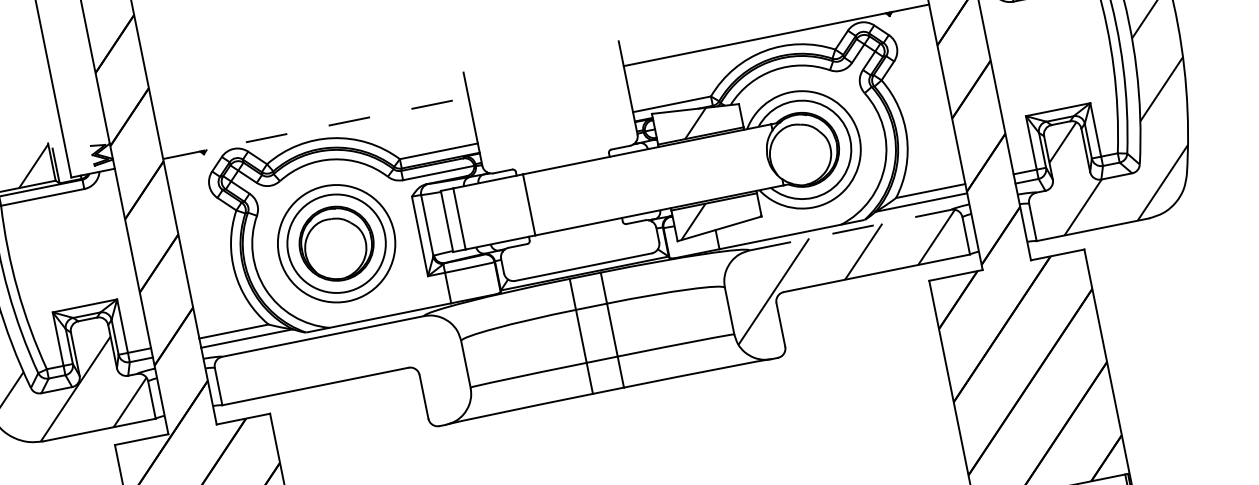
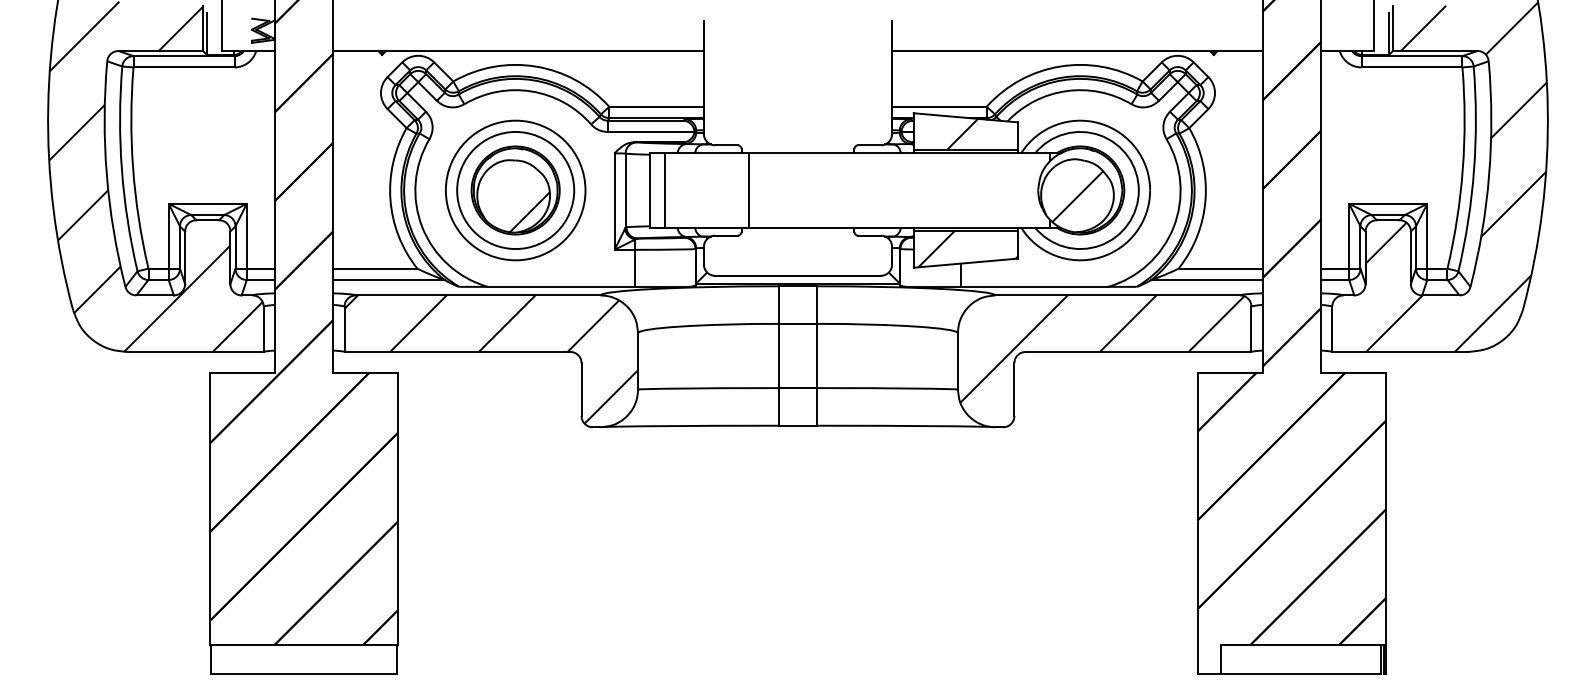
line: (316, 127) -> (519, 50), dashed -> solid
hatch: (800, 155) -> (1077, 196), added
line: (851, 230) -> (1118, 295), dashed -> solid
hatch: (351, 259) -> (529, 212), added
hatch: (344, 387) -> (491, 359), added

